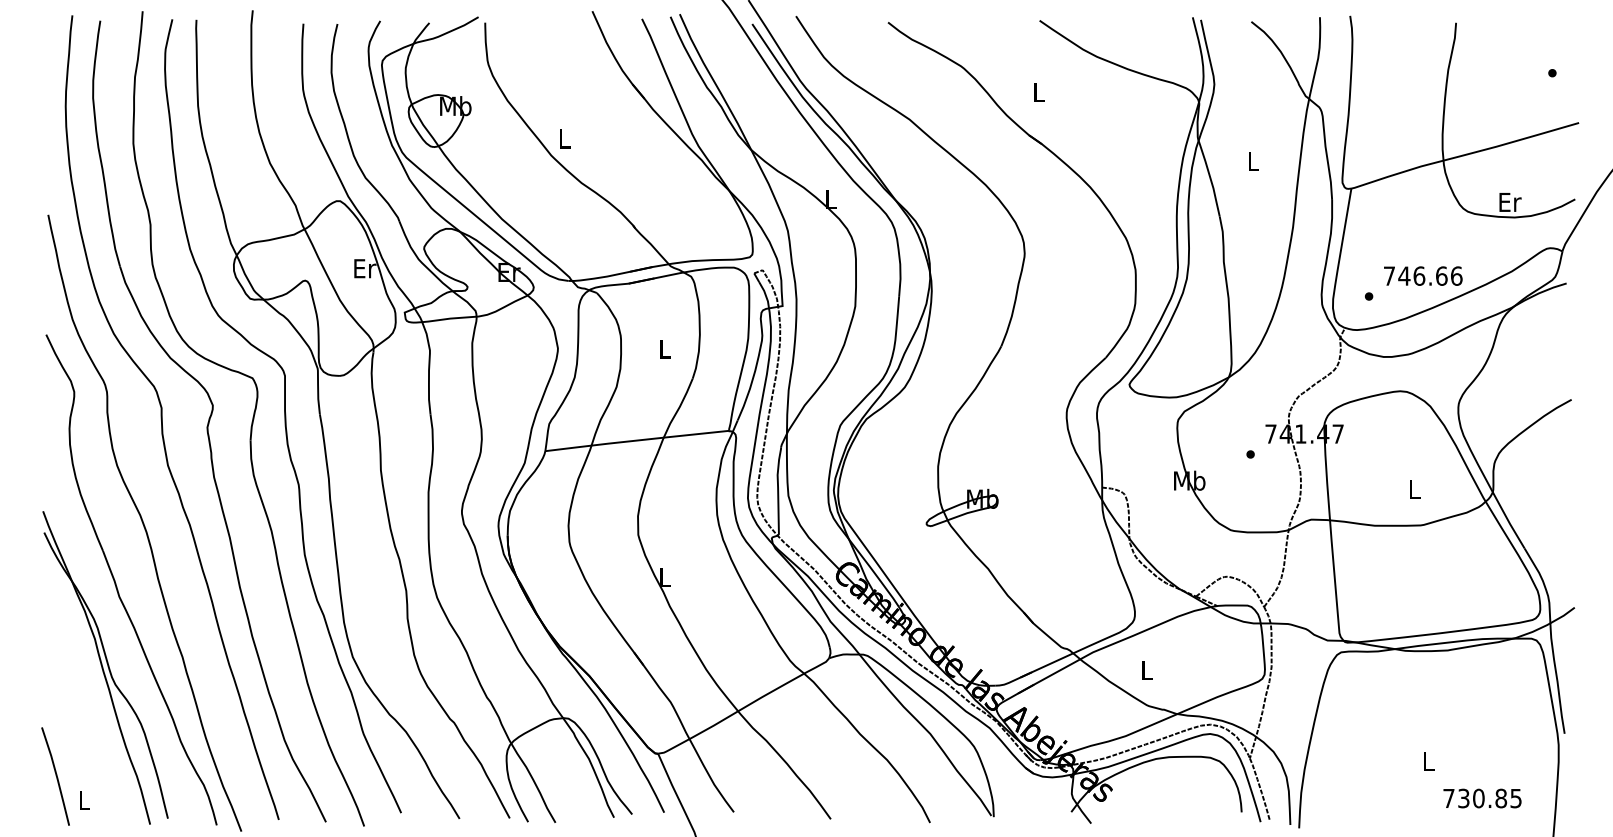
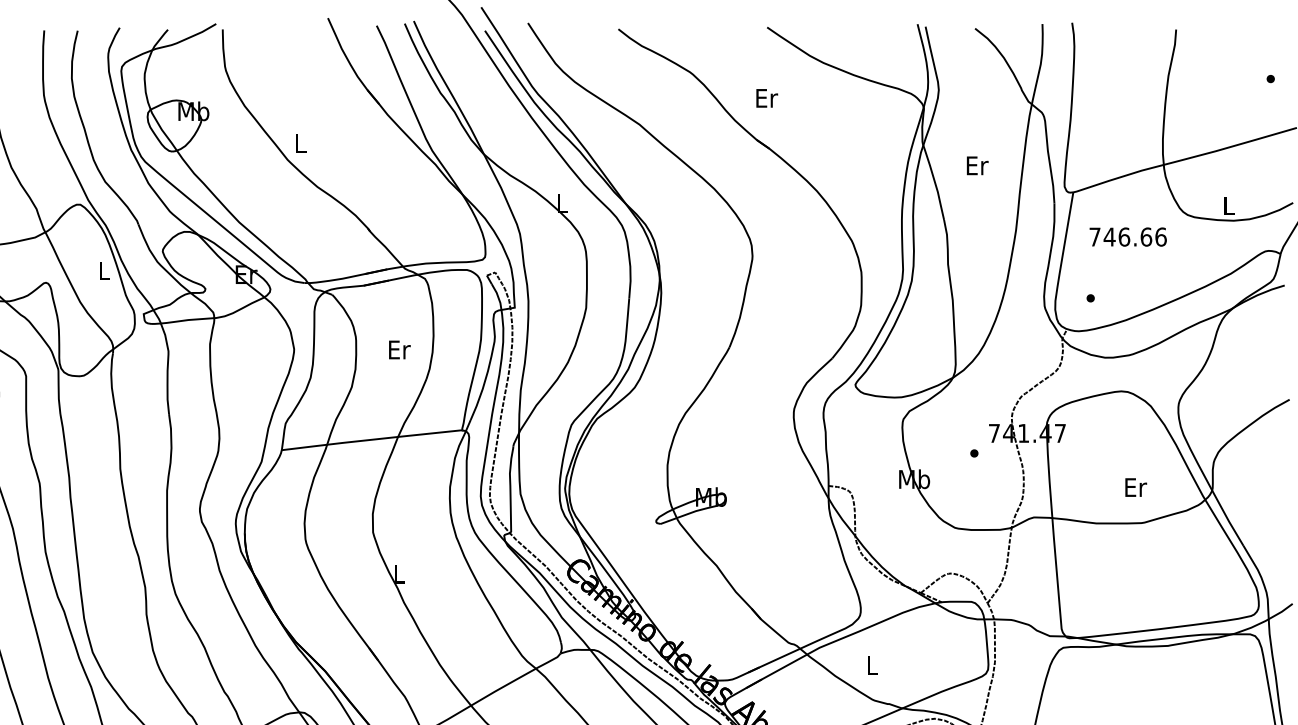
text: (1039, 92) -> (767, 97), L -> Er
text: (1254, 161) -> (978, 165), L -> Er
text: (1510, 202) -> (1229, 206), Er -> L
text: (365, 268) -> (105, 270), Er -> L
text: (1423, 275) -> (1128, 236), moved
text: (665, 348) -> (399, 349), L -> Er
text: (1415, 488) -> (1136, 486), L -> Er

